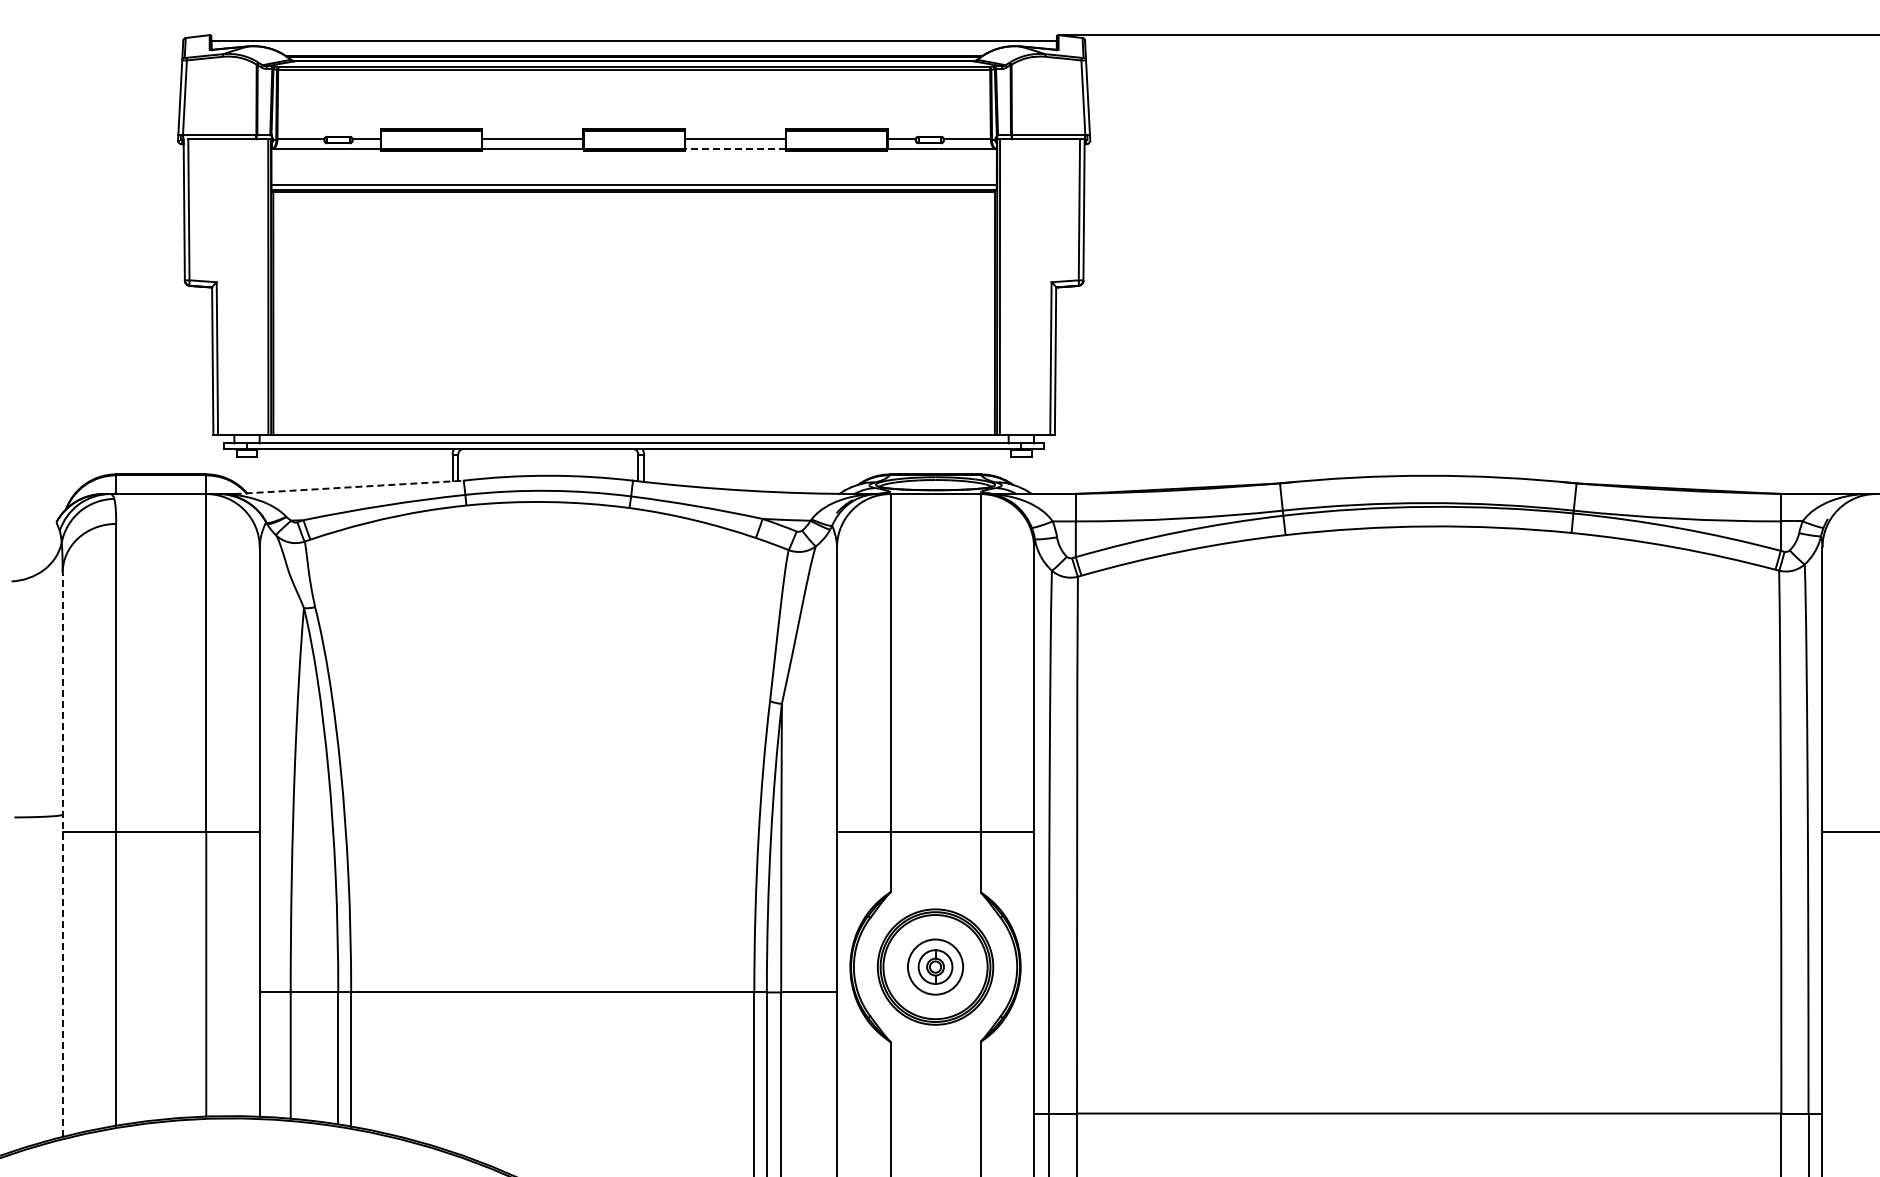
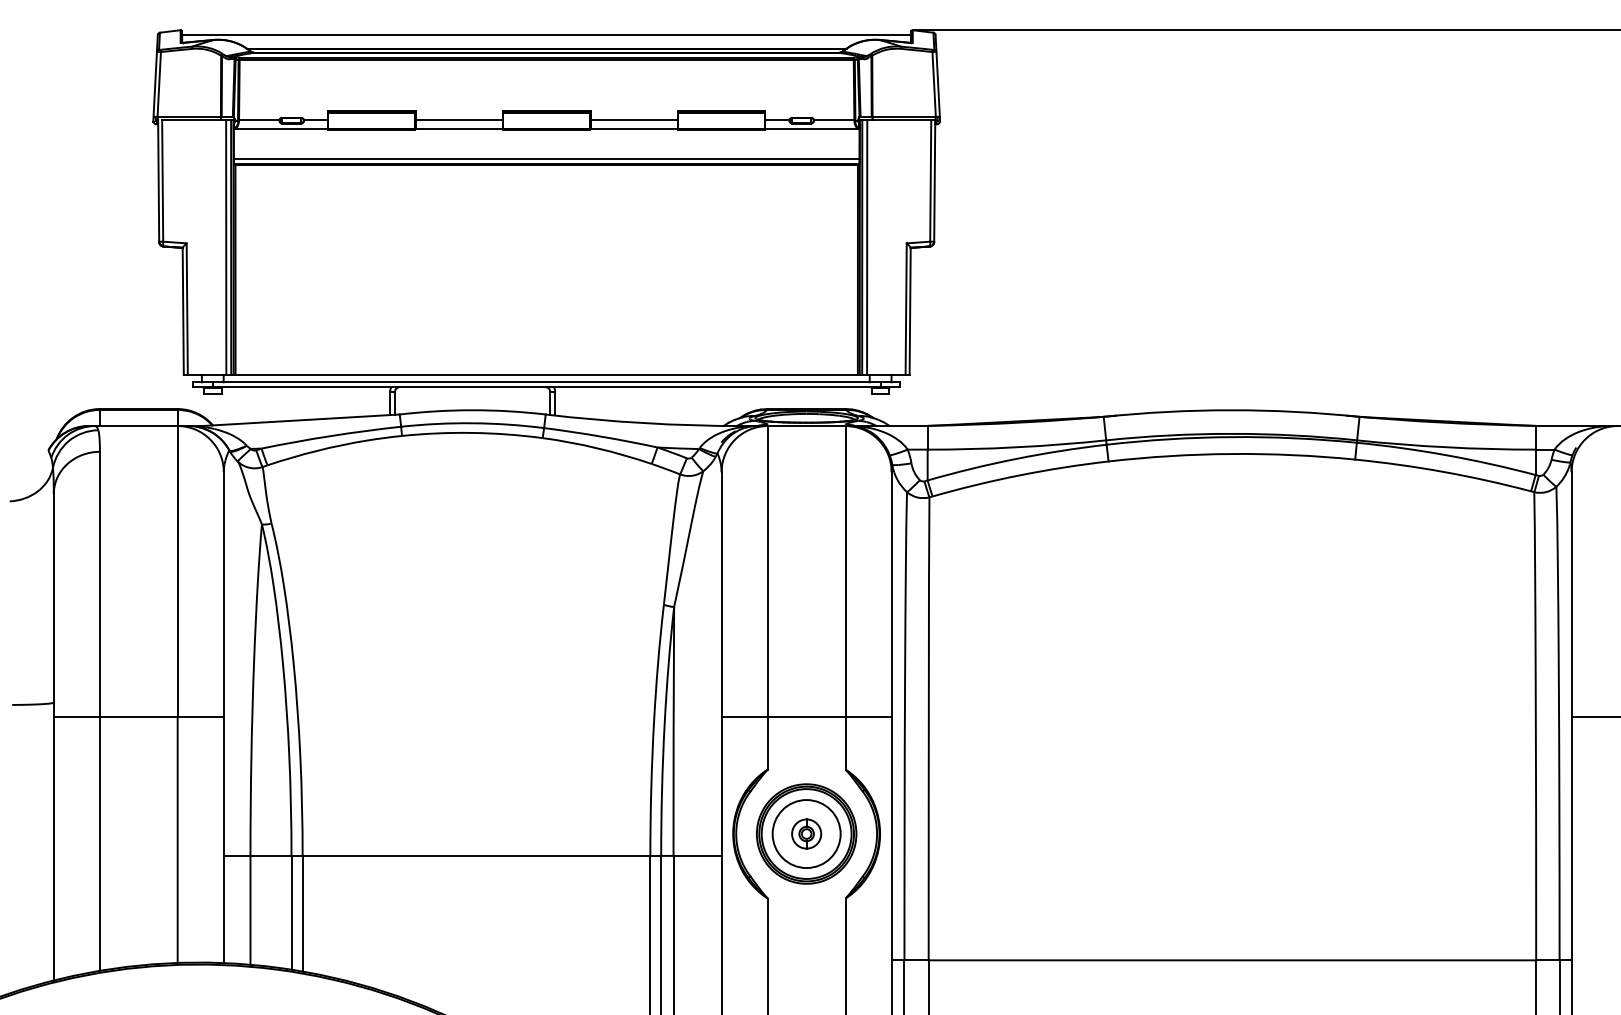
line: (735, 149) -> (634, 128), dashed -> solid
line: (262, 286) -> (226, 247), added
line: (1005, 286) -> (866, 247), added
line: (349, 487) -> (301, 420), dashed -> solid
line: (62, 854) -> (53, 736), dashed -> solid
circle: (935, 966) -> (806, 833), size x1.43

